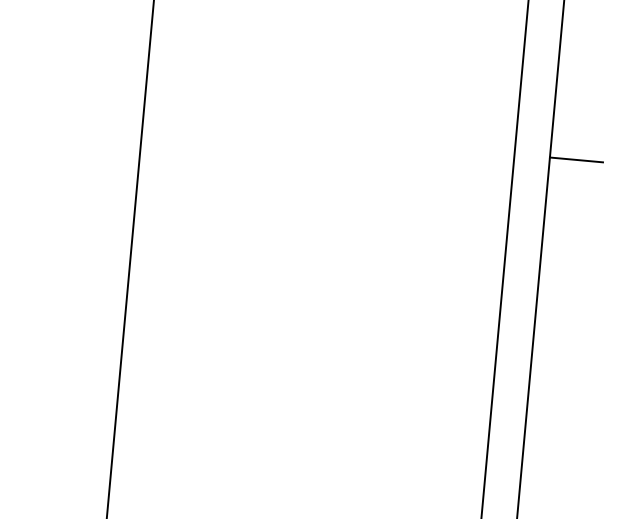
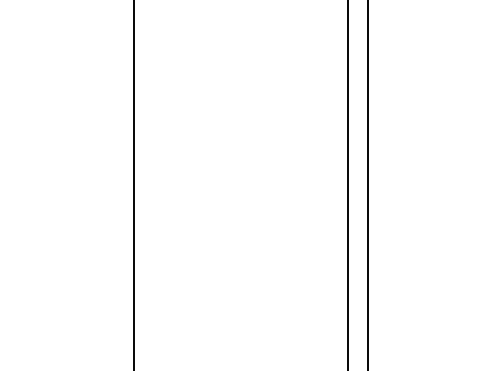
line: (576, 159) -> (383, 83), removed

